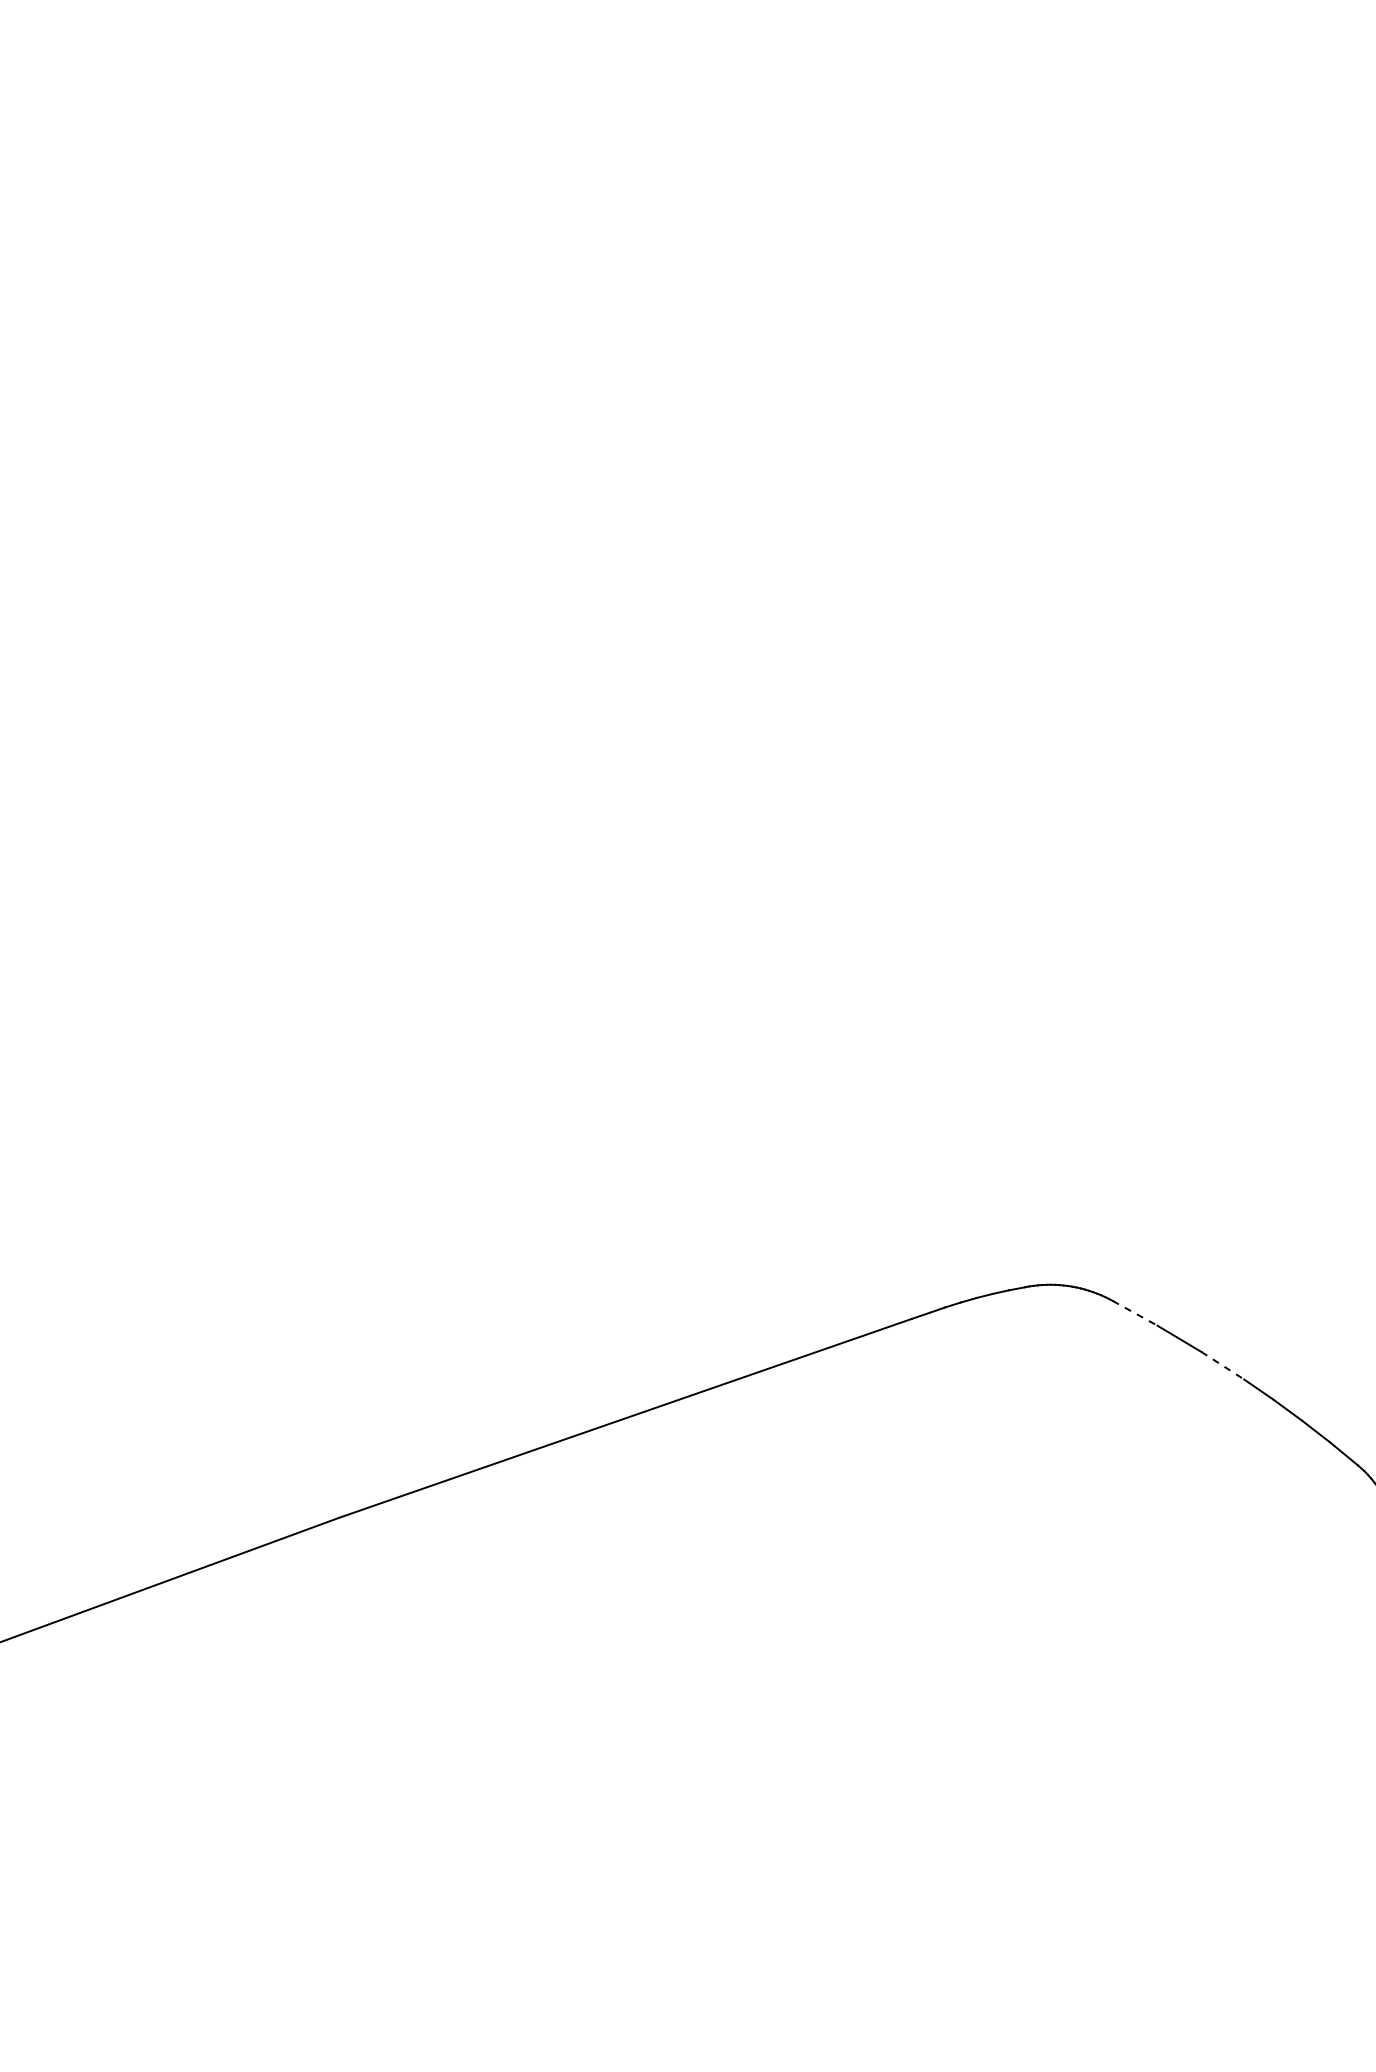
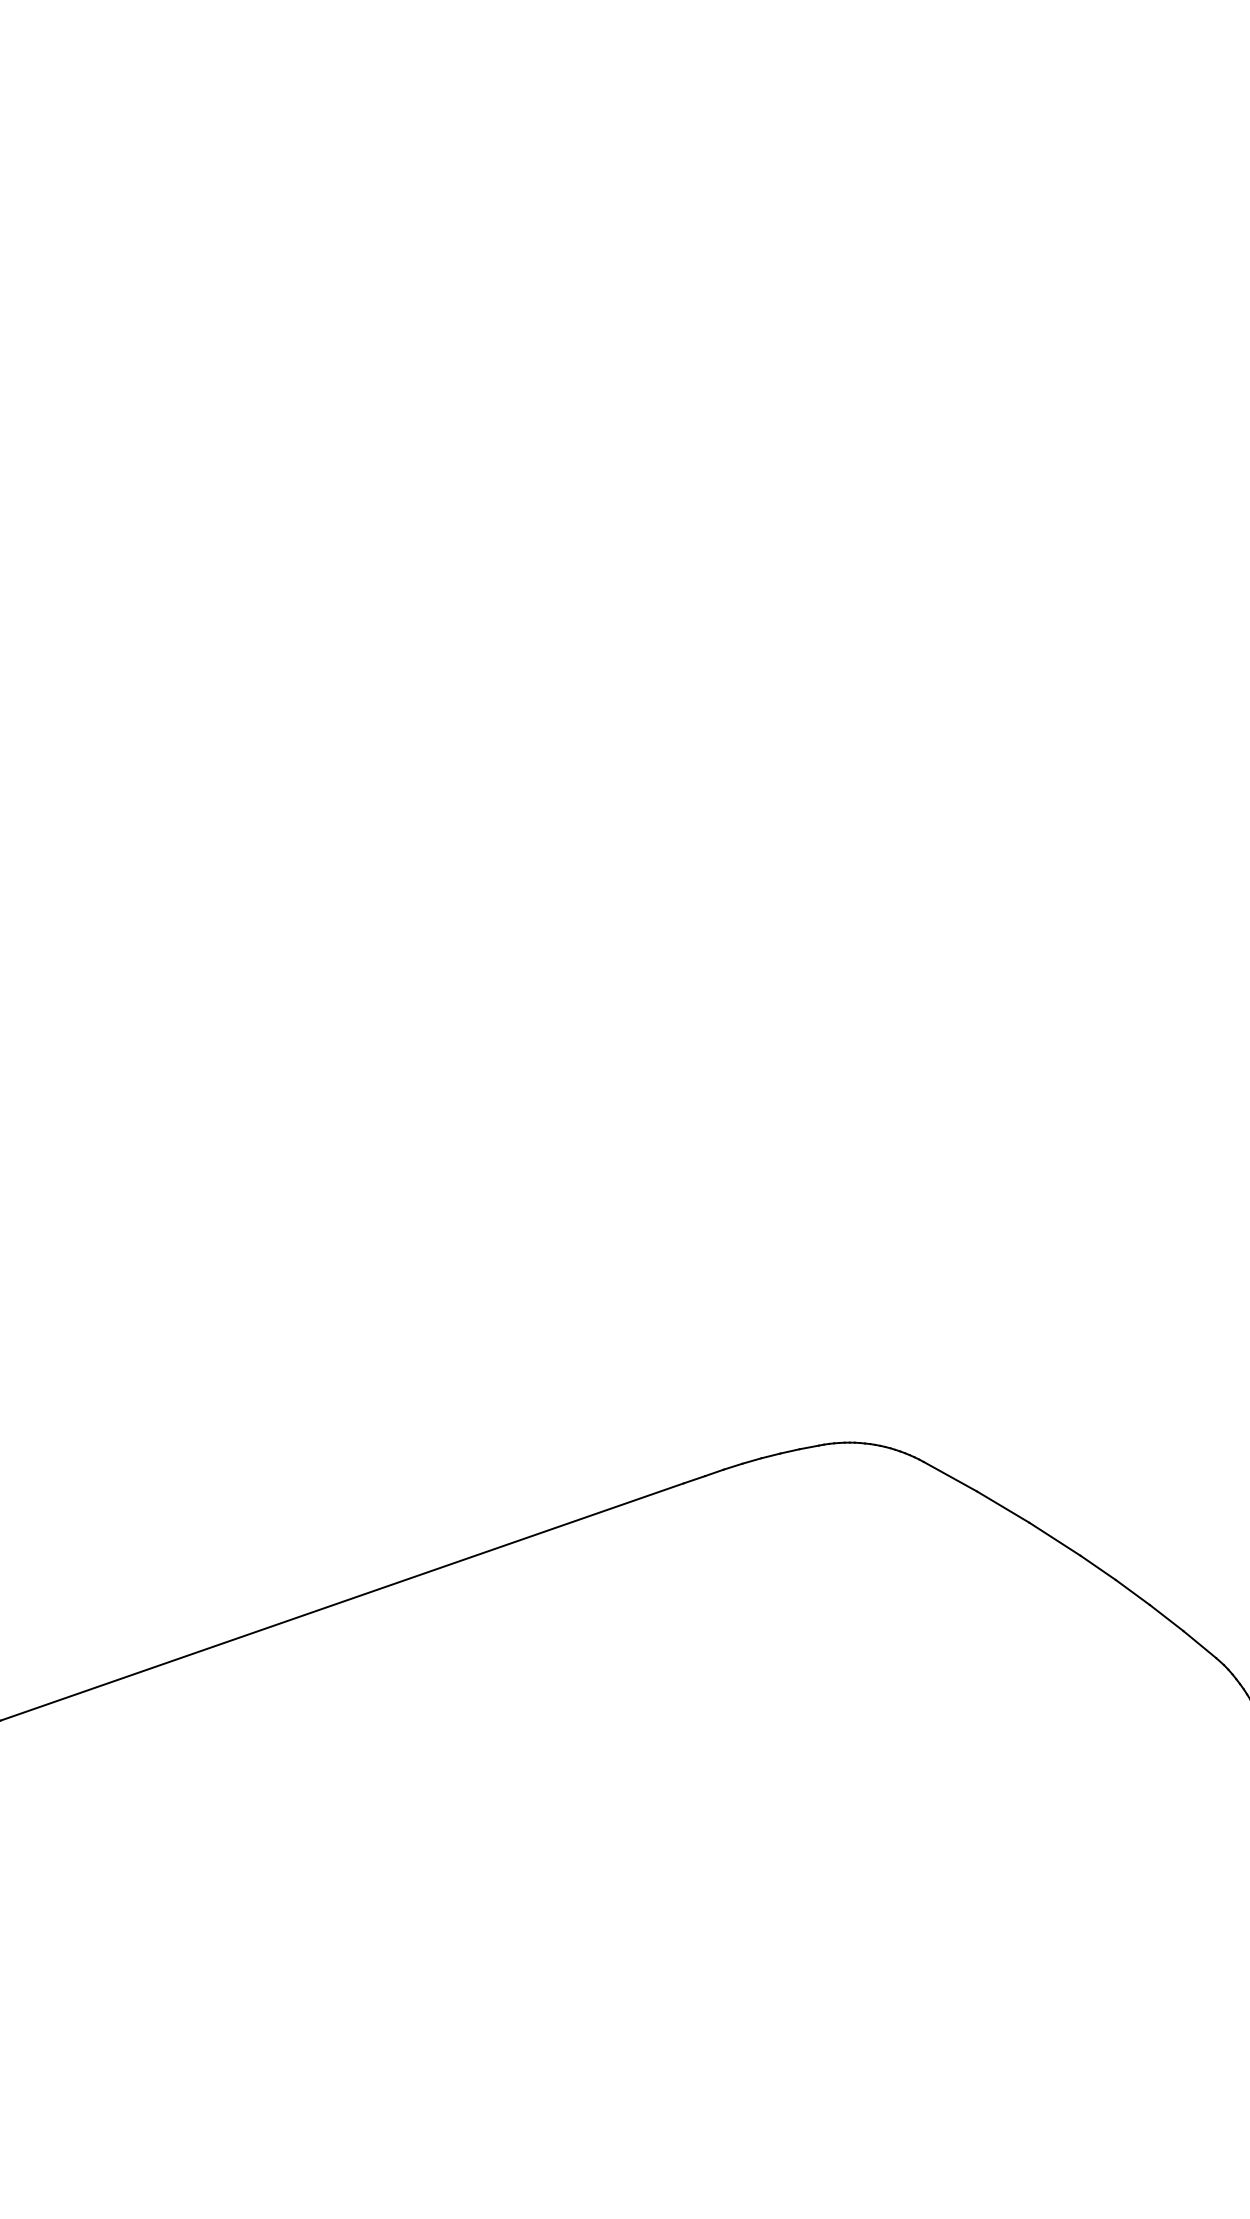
line: (1135, 1313) -> (950, 1476), dashed -> solid
line: (1223, 1365) -> (1055, 1538), dashed -> solid

